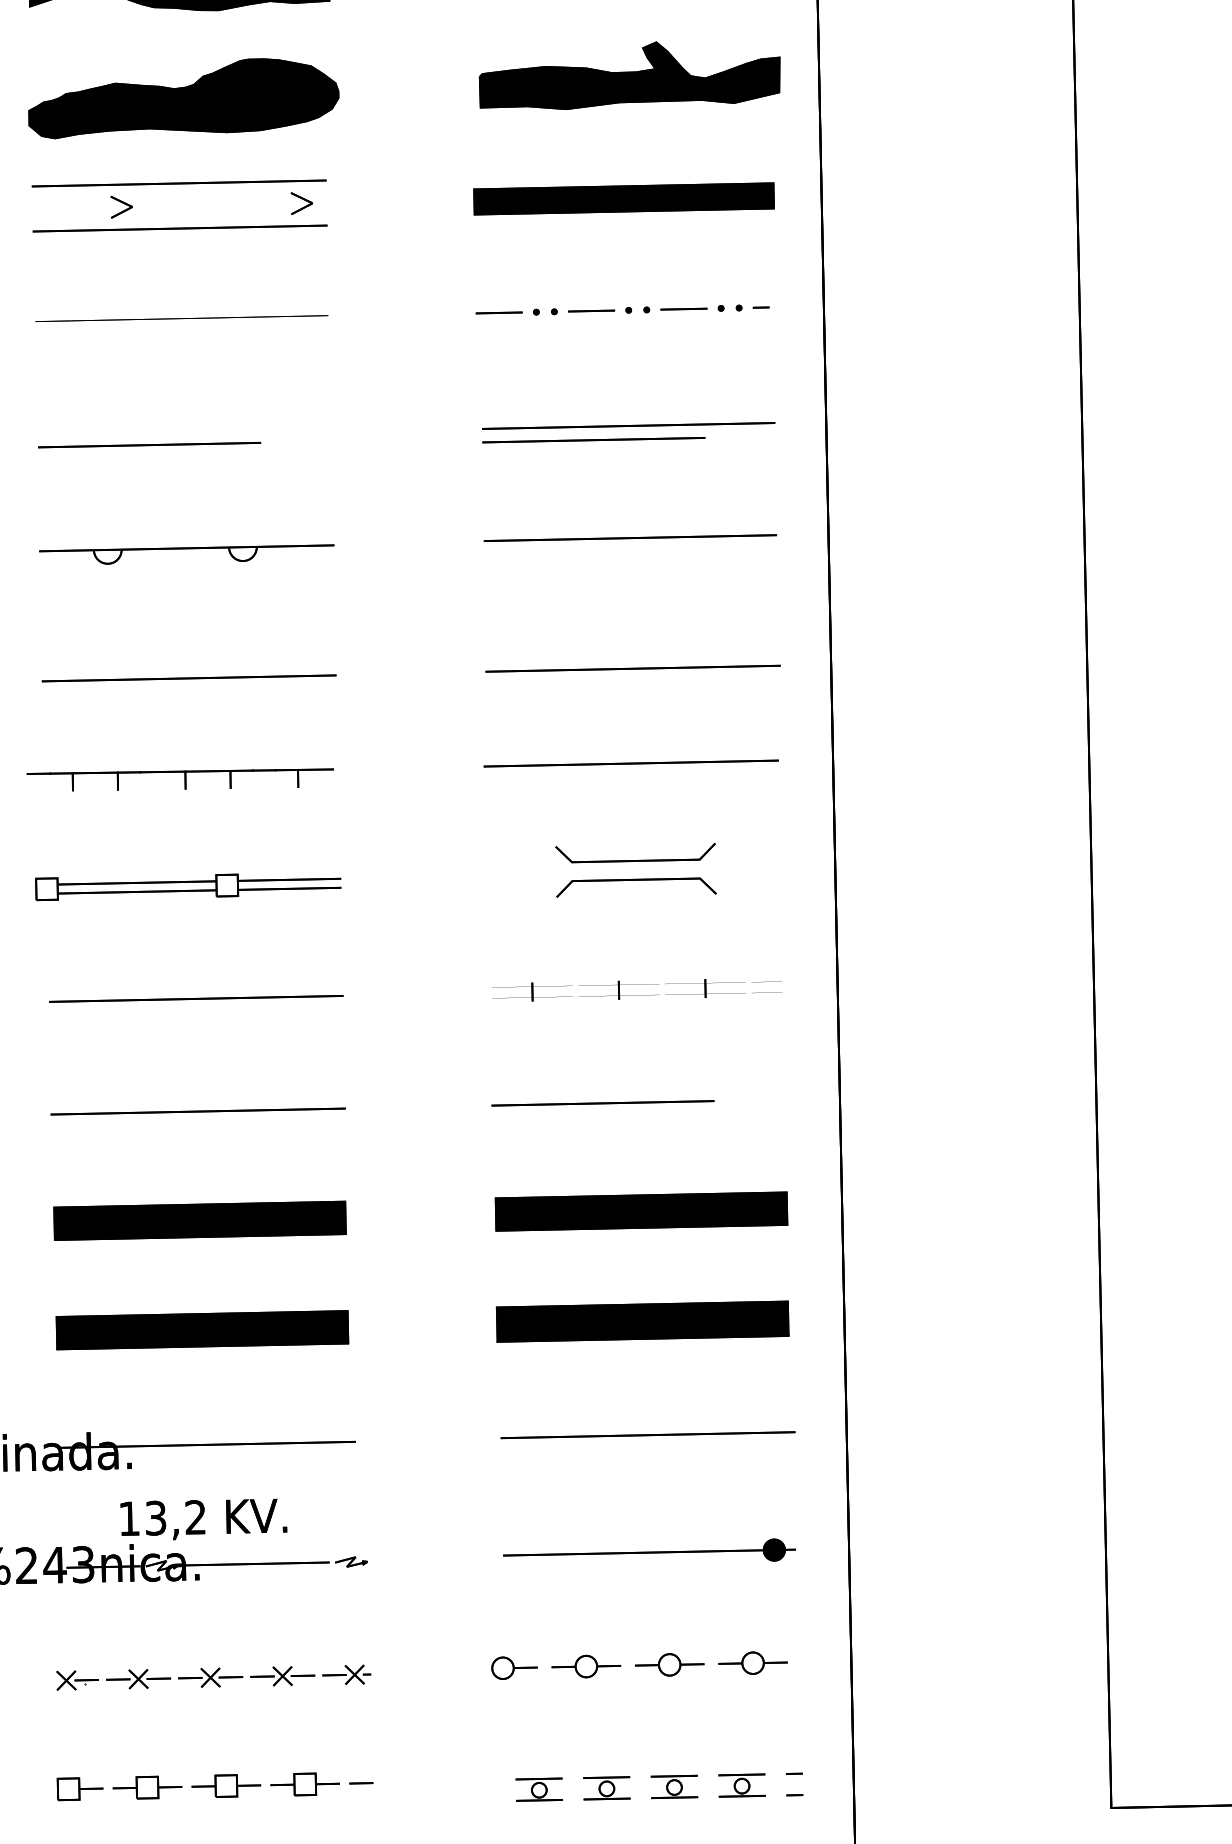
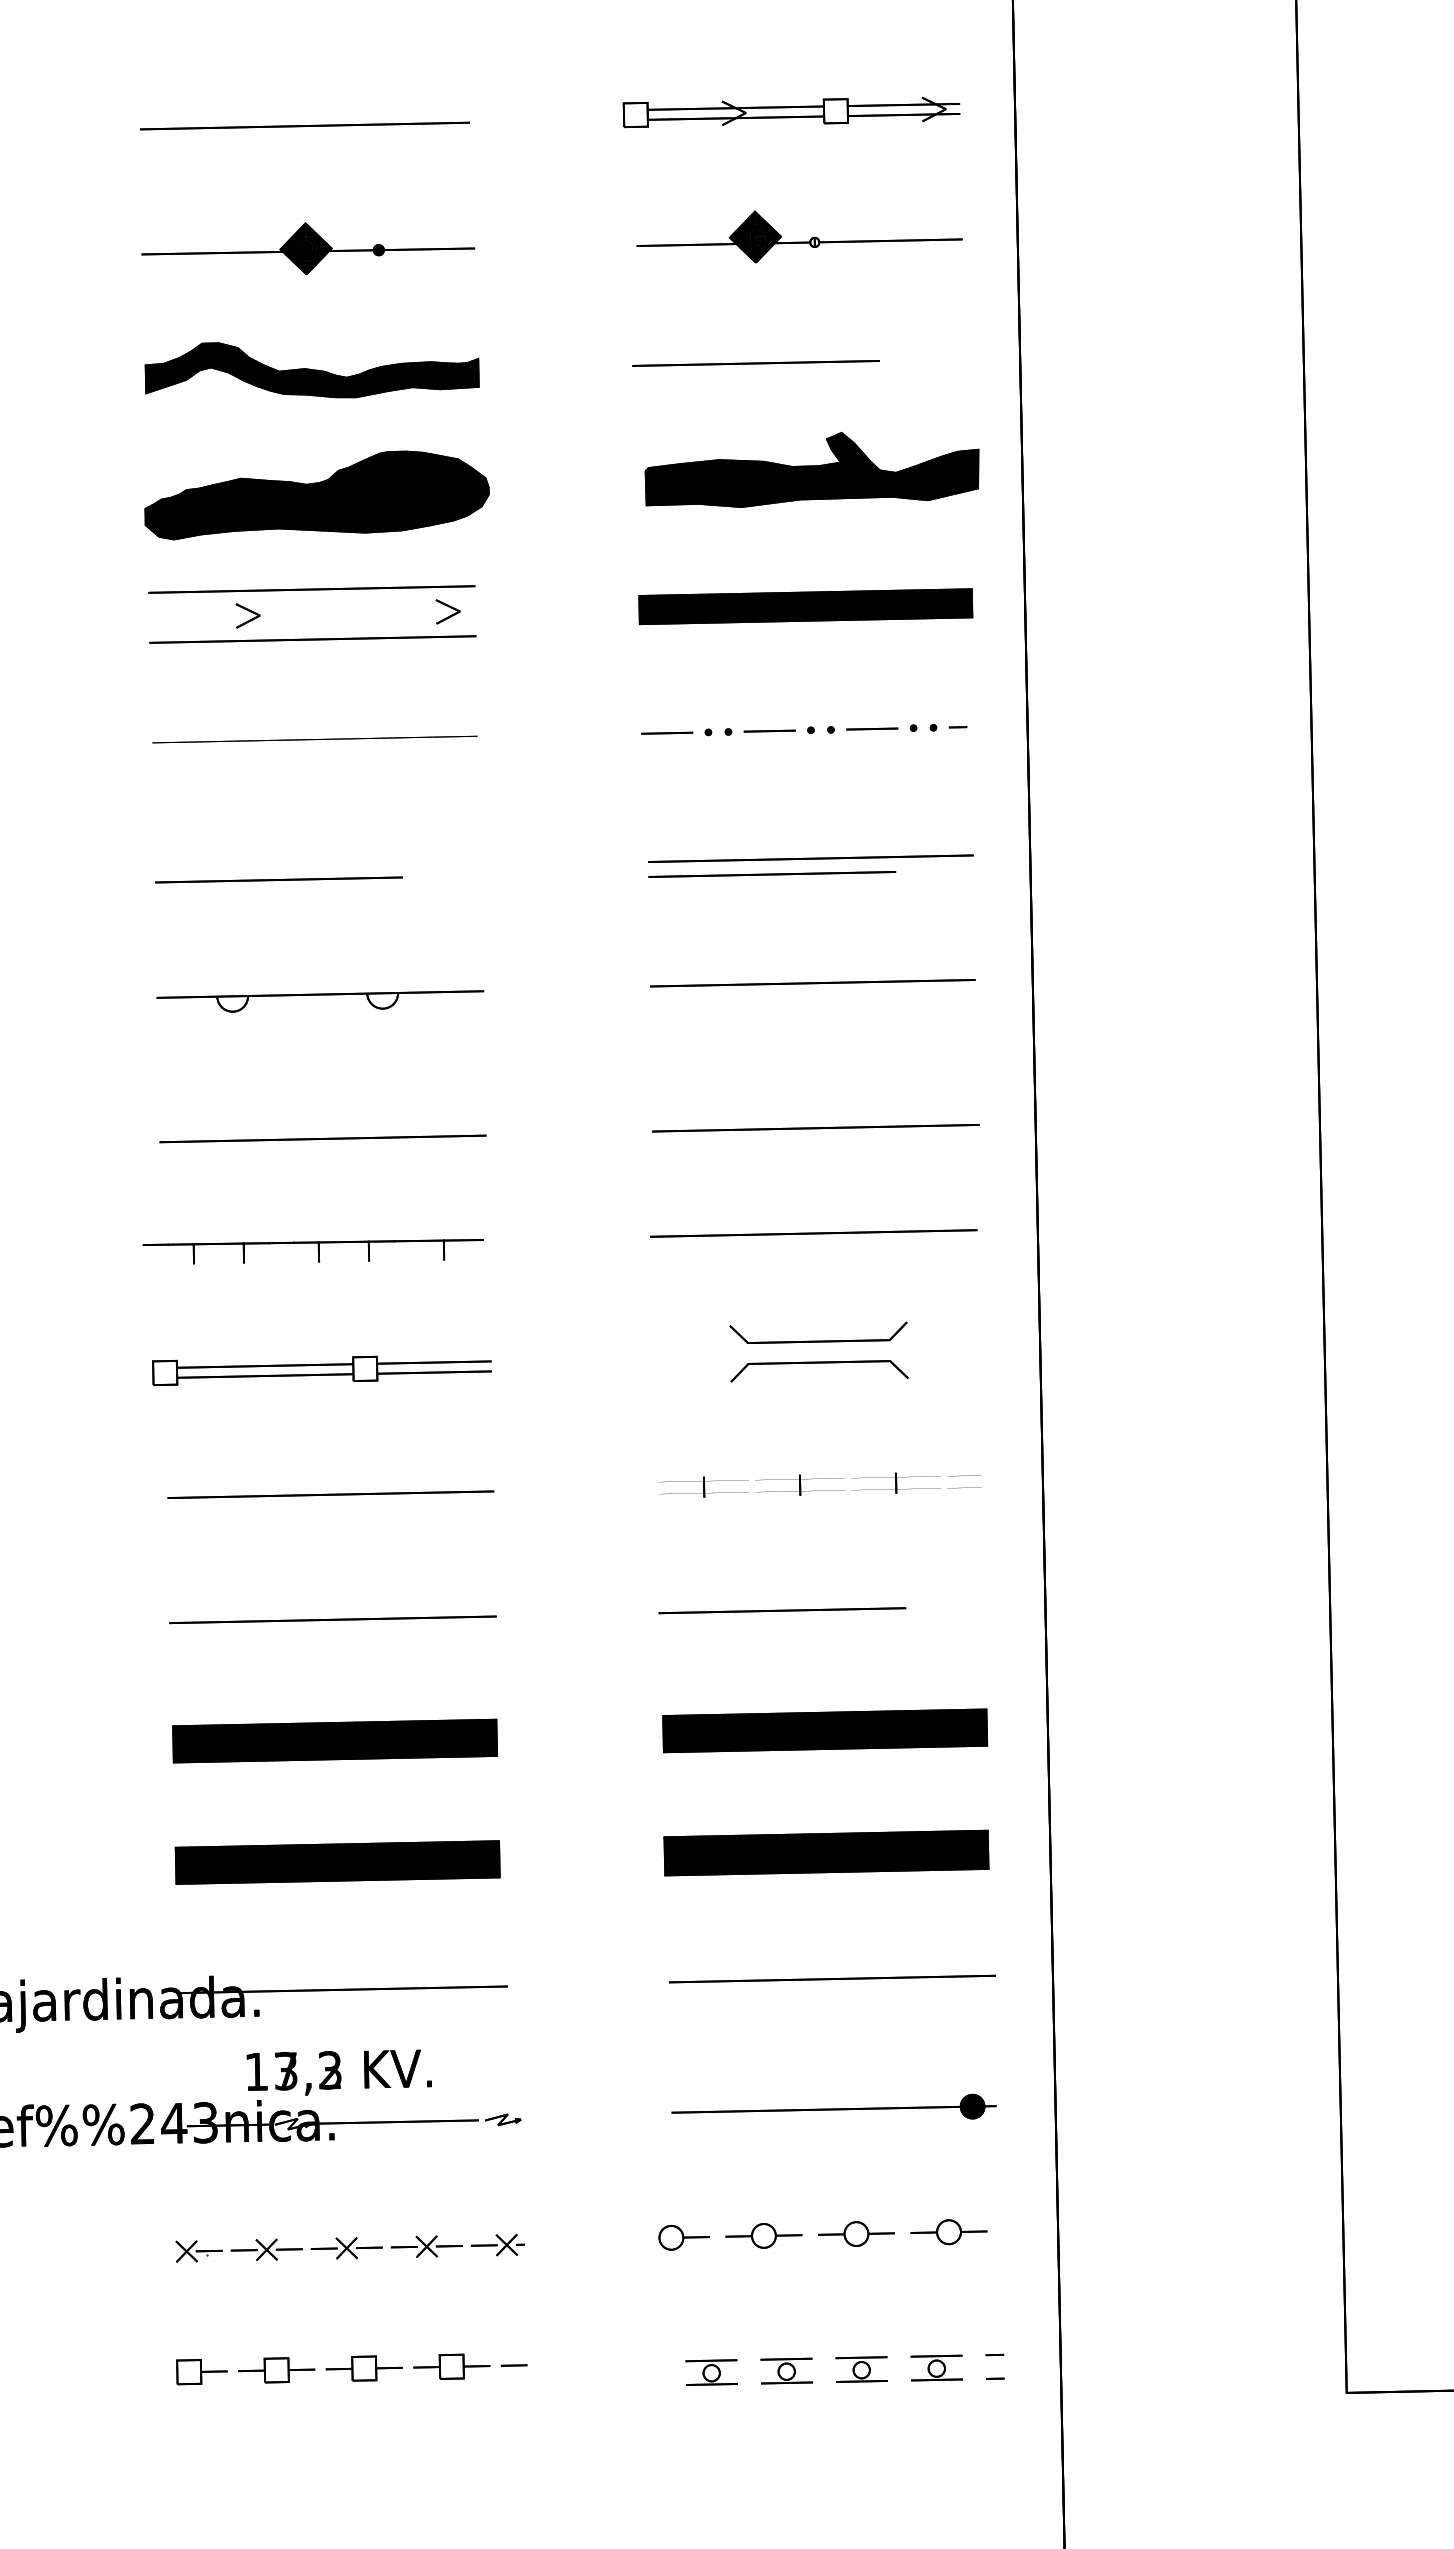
text: (176, 1517) -> (308, 2070), 13,2 -> 17,3

